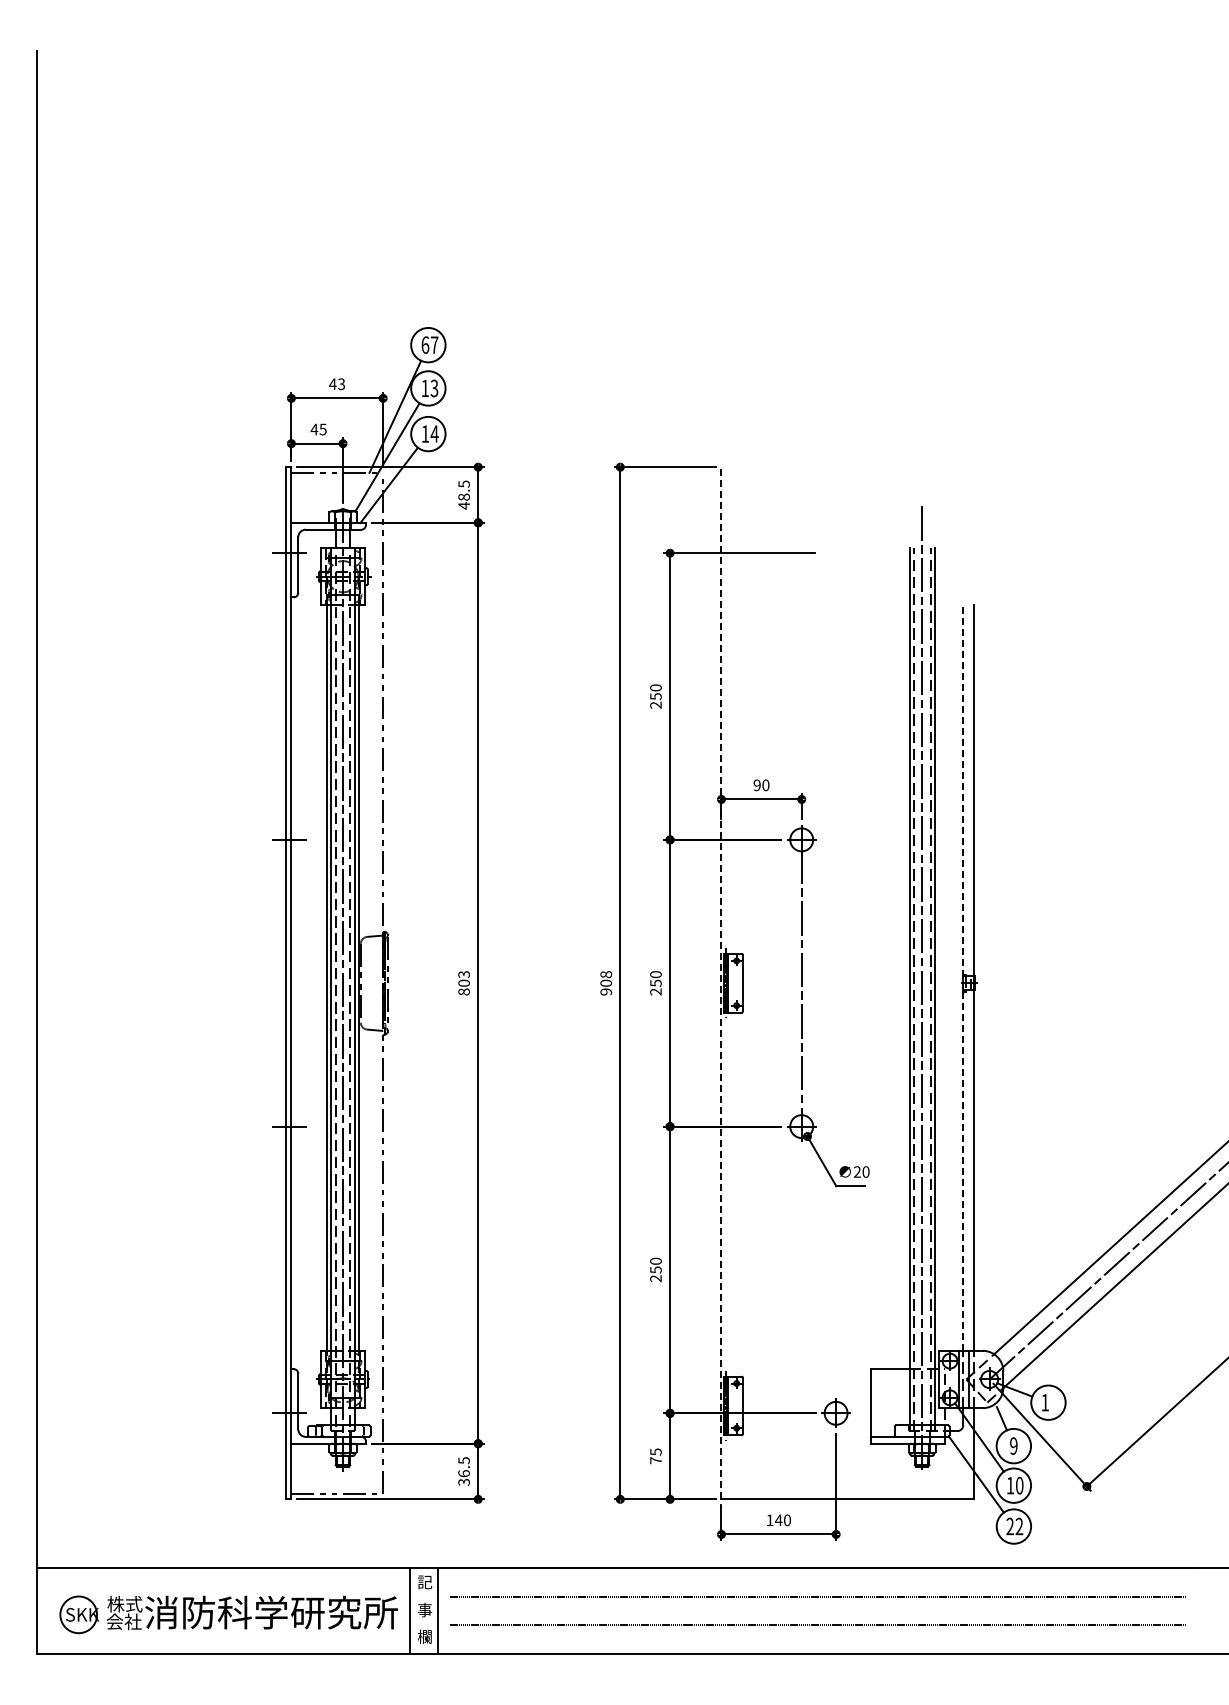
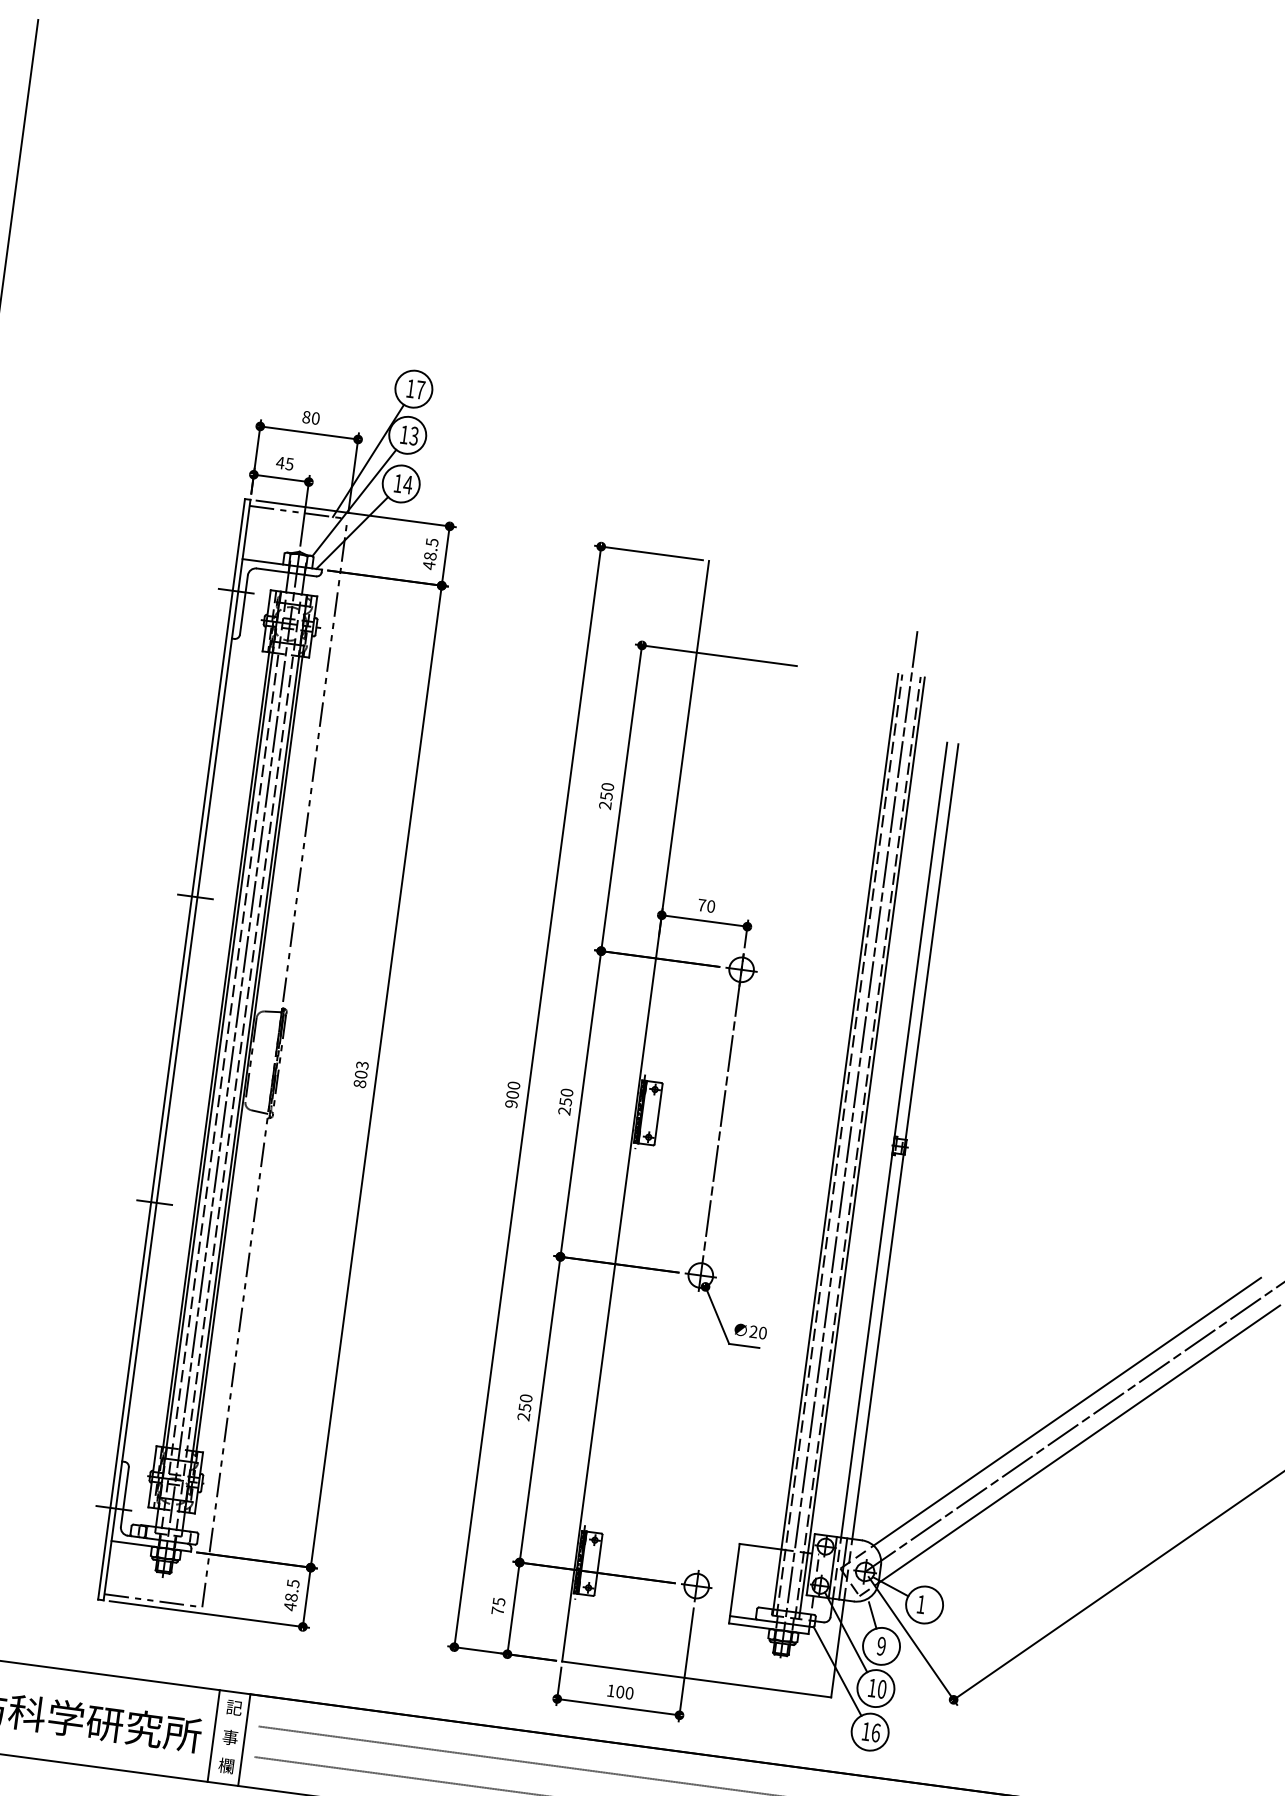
text: (425, 344) -> (410, 388), 67 -> 17
text: (337, 384) -> (311, 418), 43 -> 80
text: (756, 785) -> (701, 905), 90 -> 70
text: (606, 974) -> (514, 1085), 908 -> 900
line: (963, 978) -> (894, 1140), dashed -> solid
line: (721, 982) -> (635, 1110), dashed -> solid
text: (463, 1478) -> (290, 1602), 36.5 -> 48.5
text: (778, 1520) -> (620, 1692), 140 -> 100
text: (1014, 1526) -> (870, 1732), 22 -> 16

